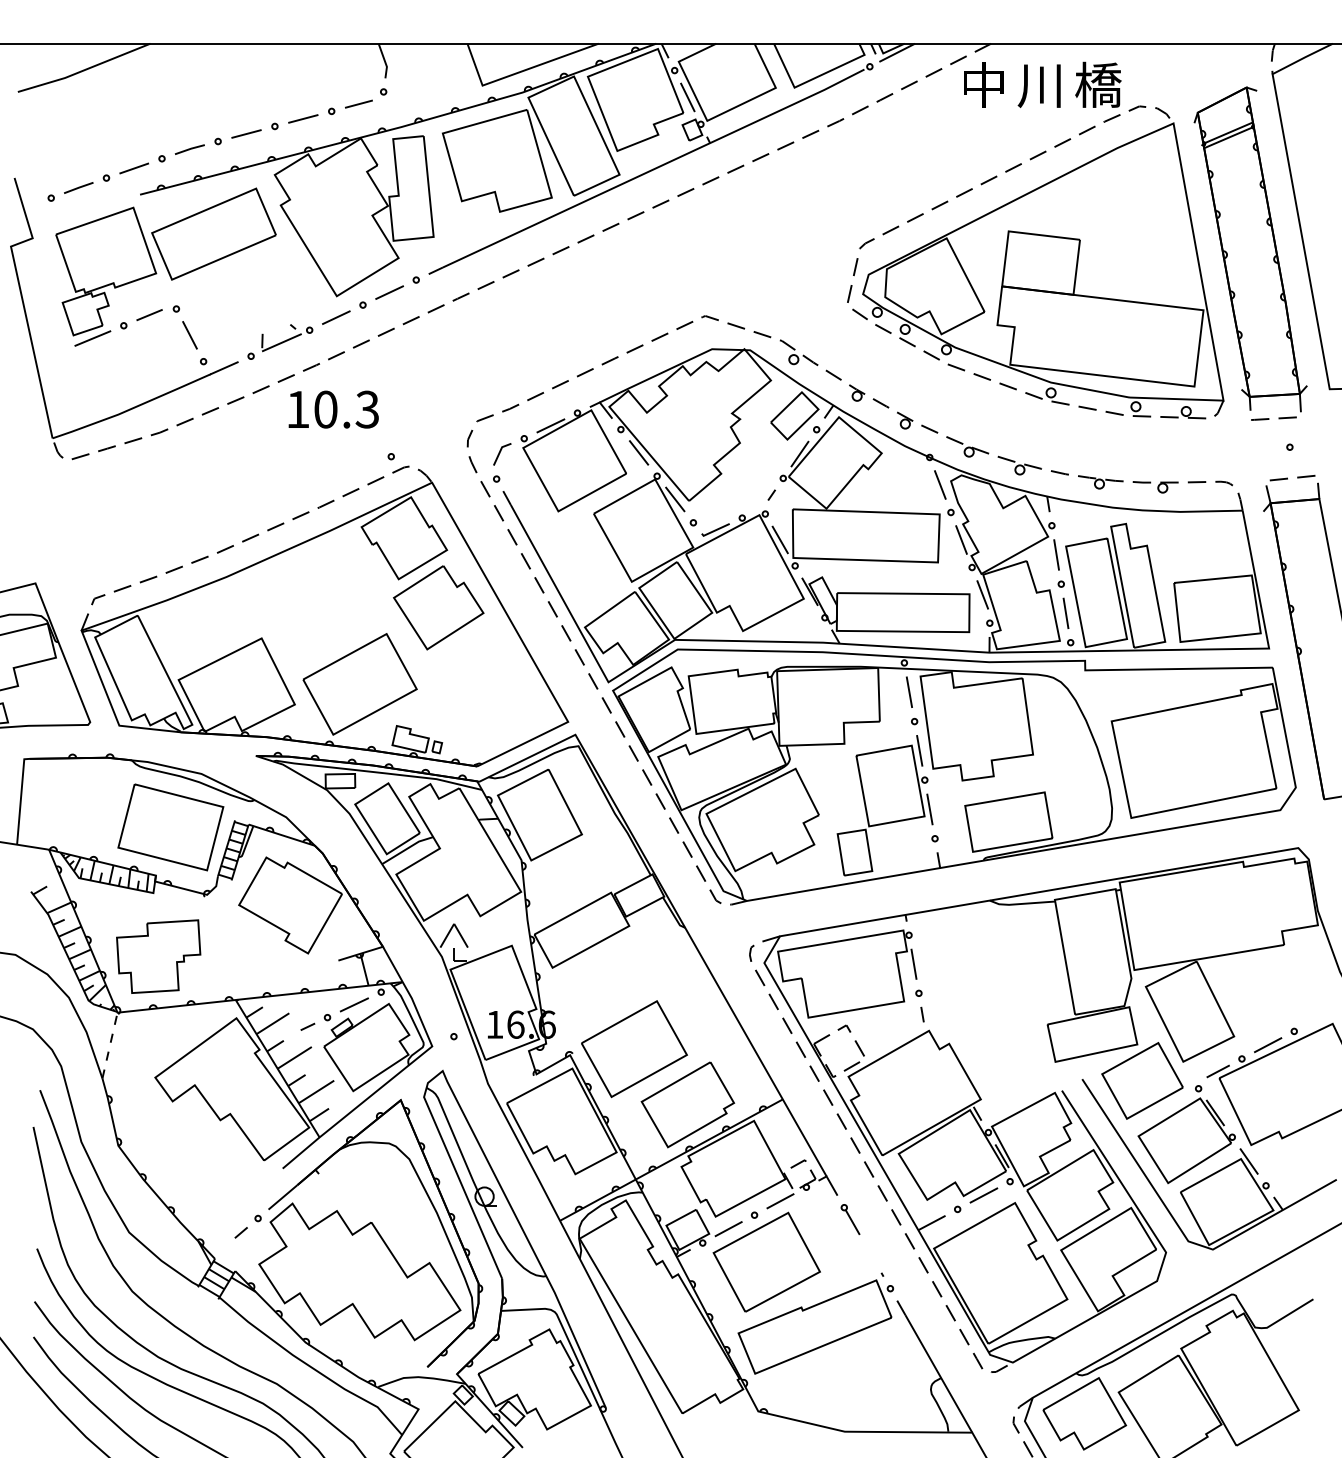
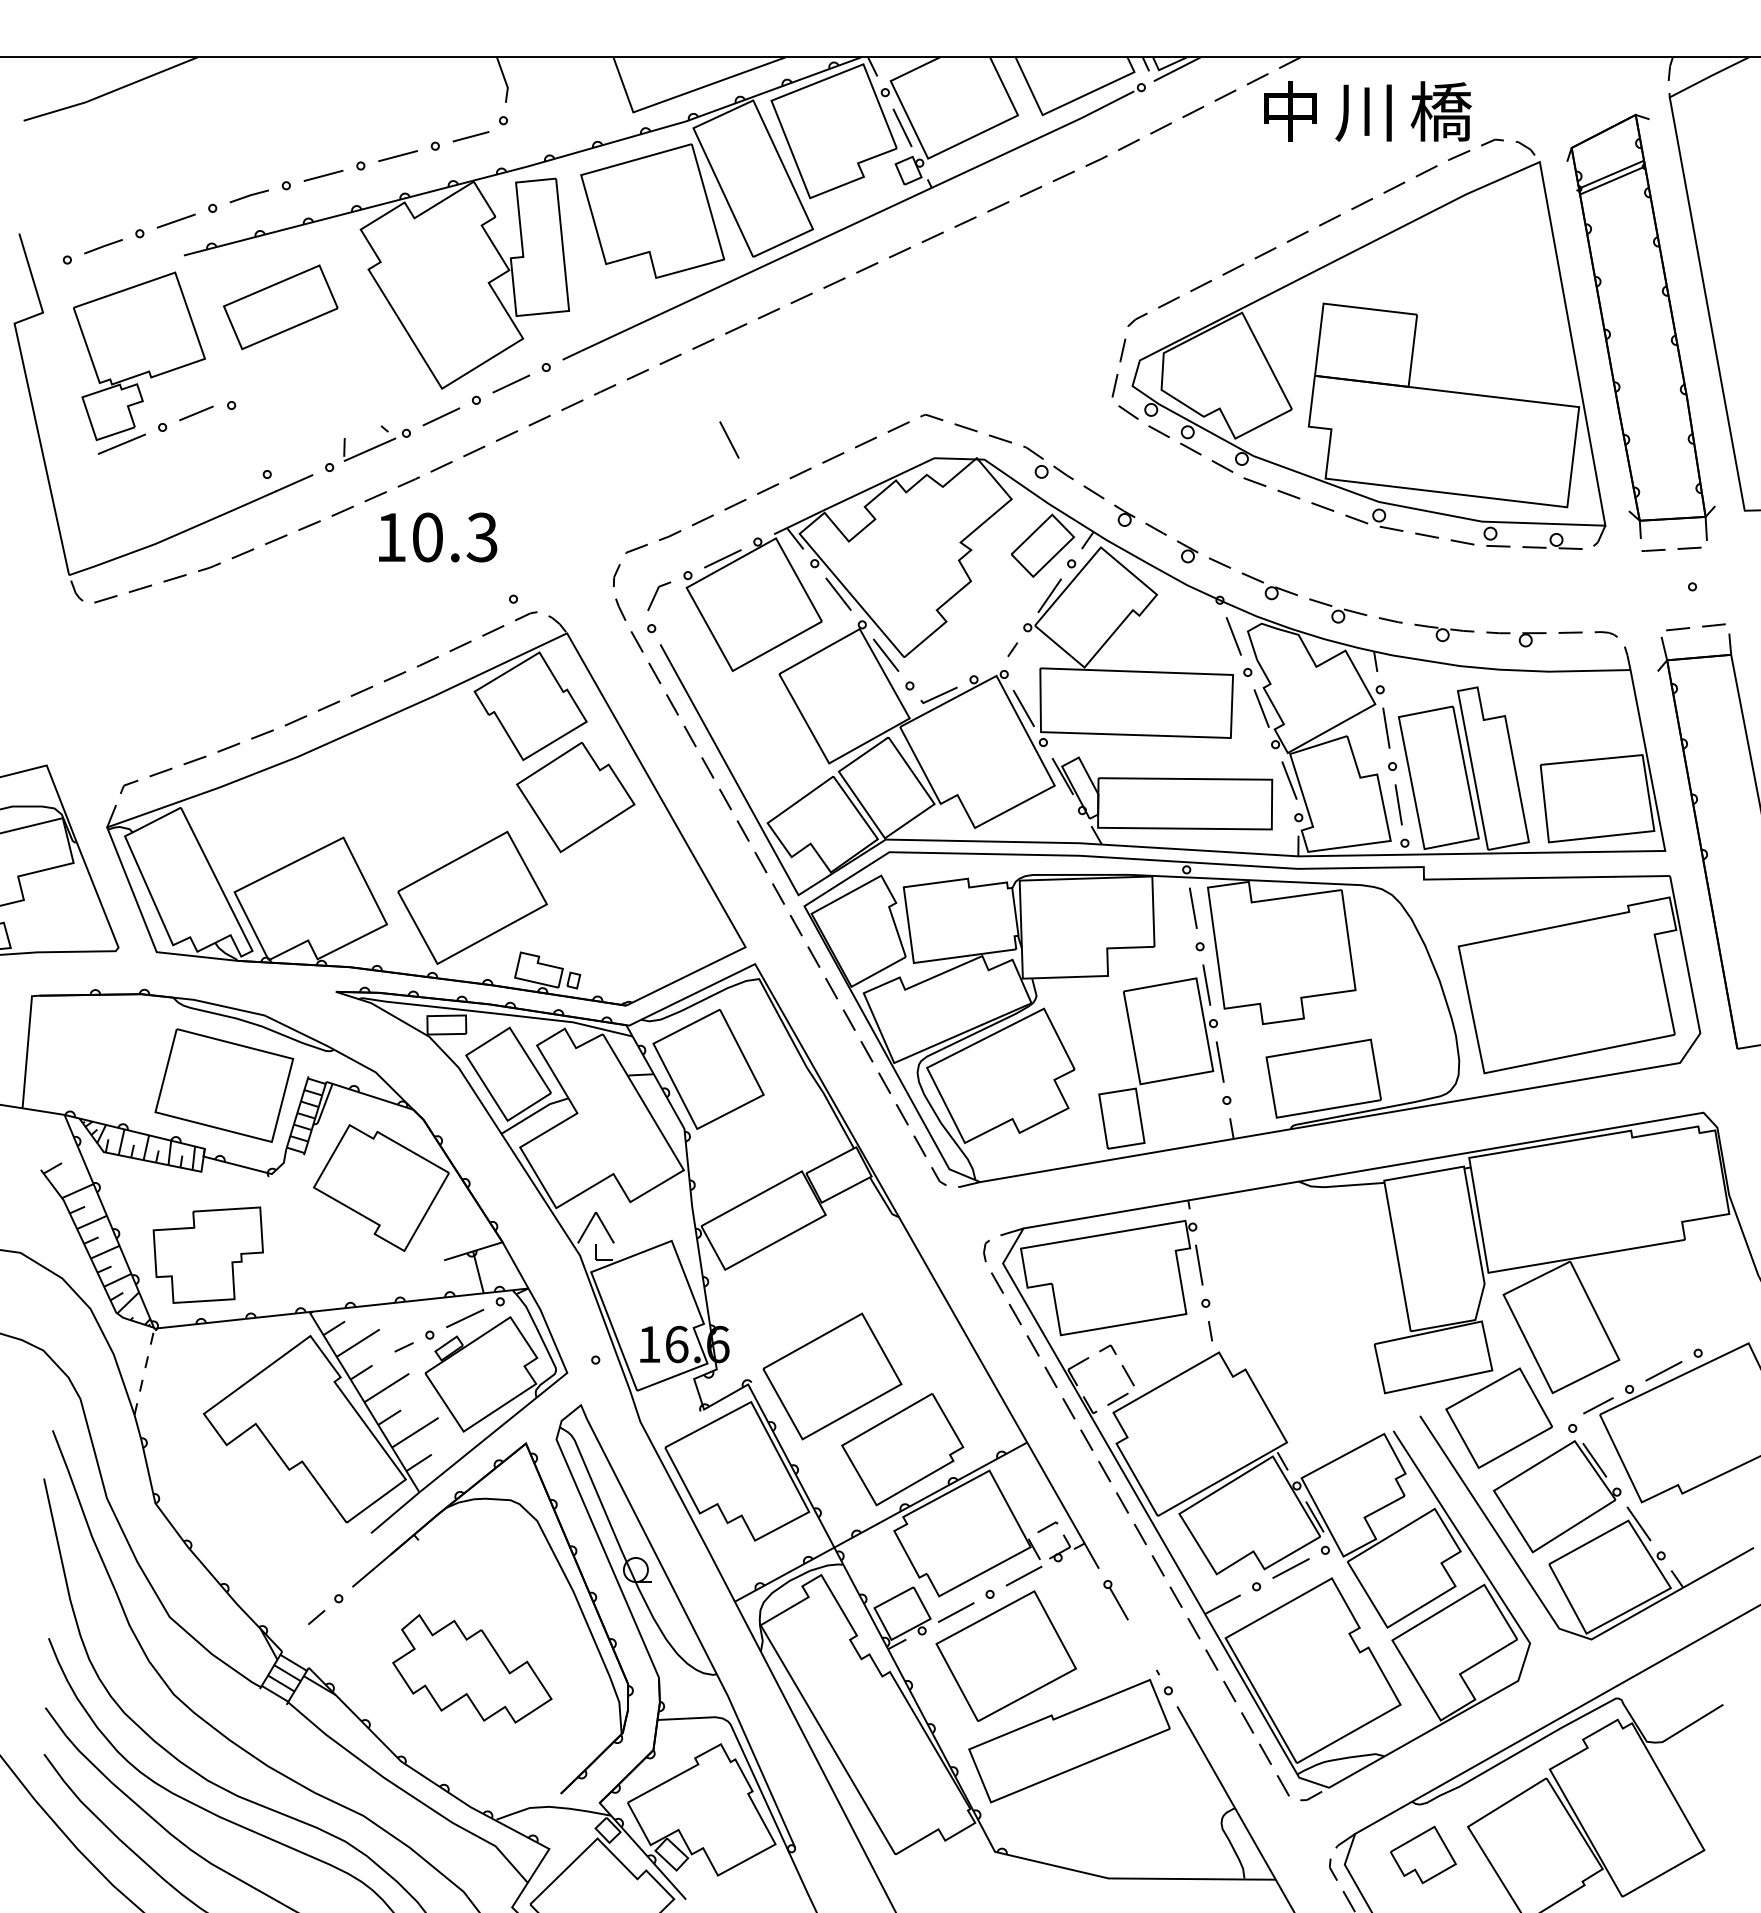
part: (213, 234) -> (280, 307), size x0.7
line: (190, 334) -> (729, 439), moved
part: (360, 1271) -> (472, 1668), size x0.6
part: (1084, 1413) -> (1423, 1854), size x0.6

